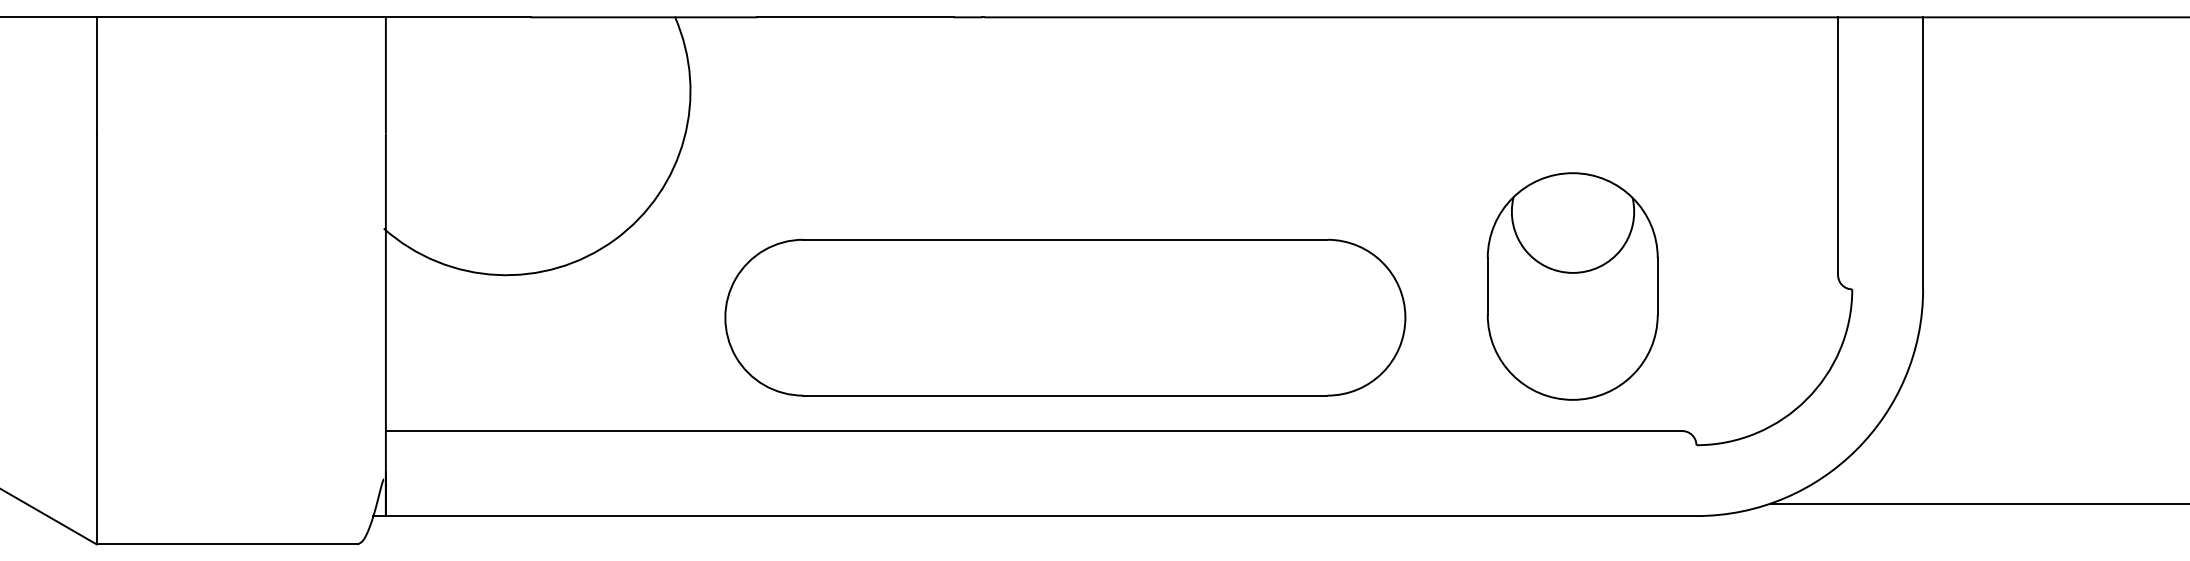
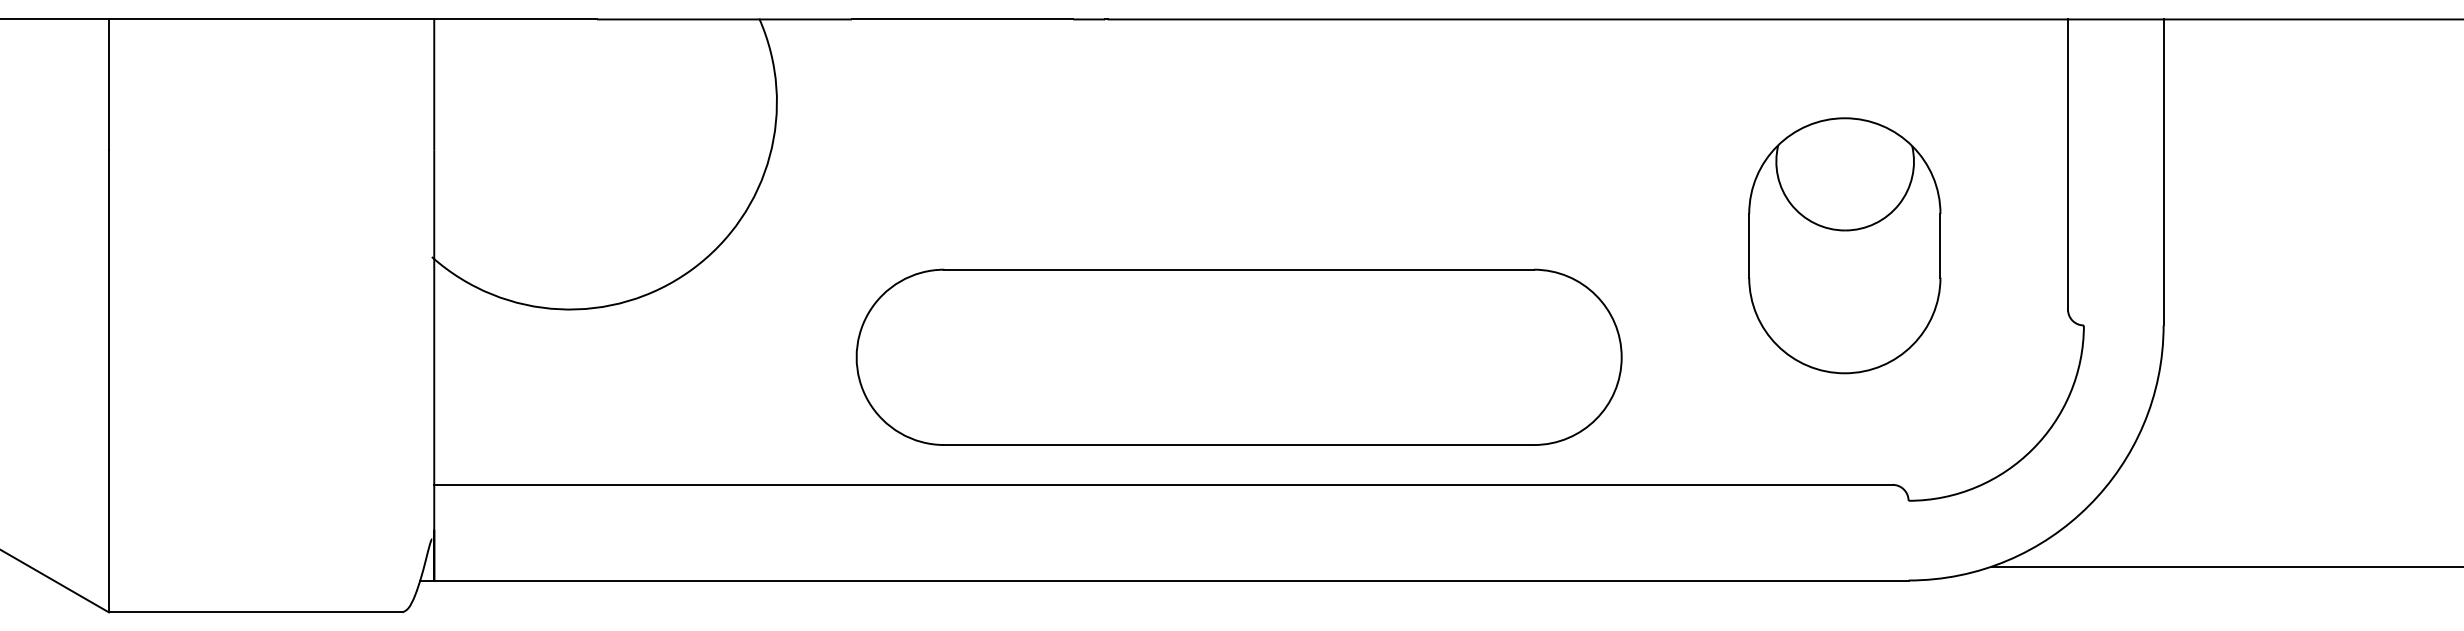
part: (1572, 286) -> (1844, 245), moved
part: (1065, 317) -> (1239, 357), moved

